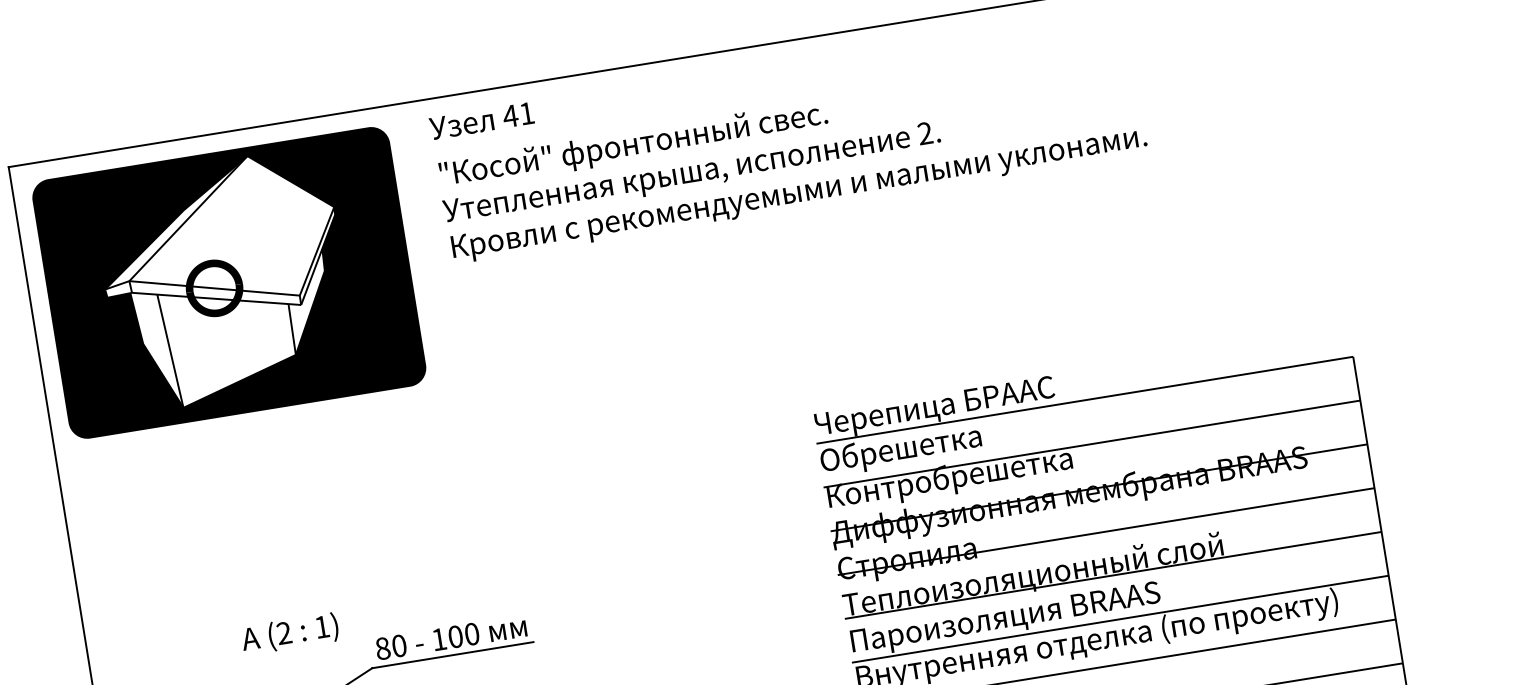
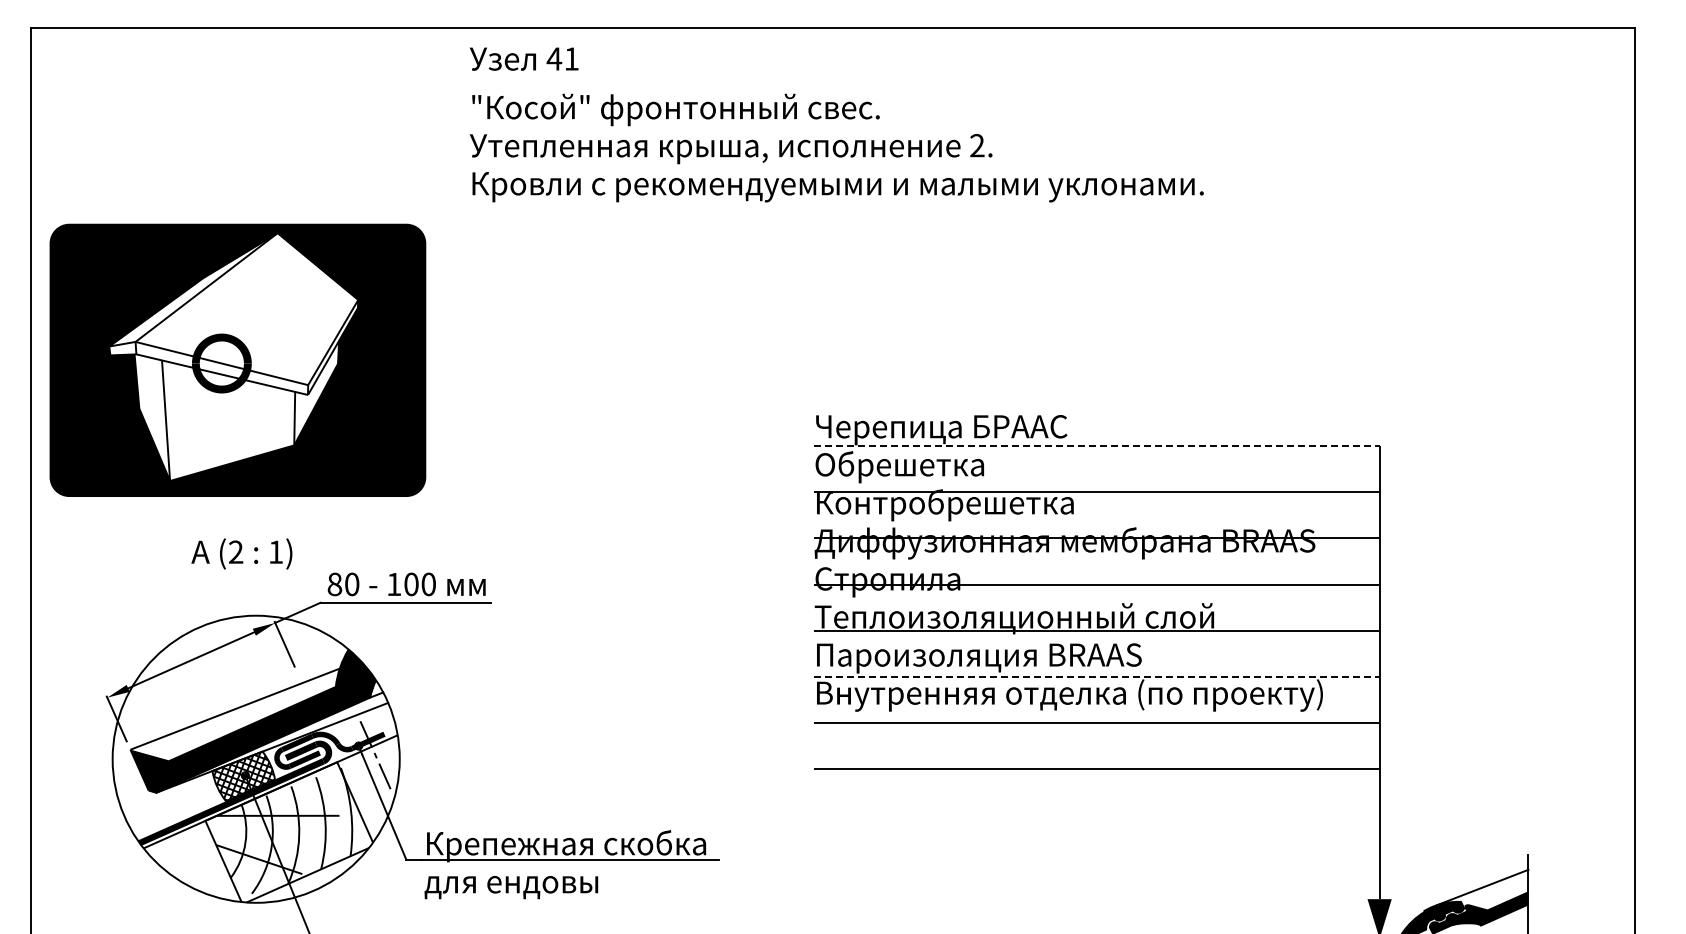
part: (228, 282) -> (237, 359), moved
line: (1084, 400) -> (1096, 446), solid -> dashed
line: (1119, 618) -> (1096, 676), solid -> dashed

